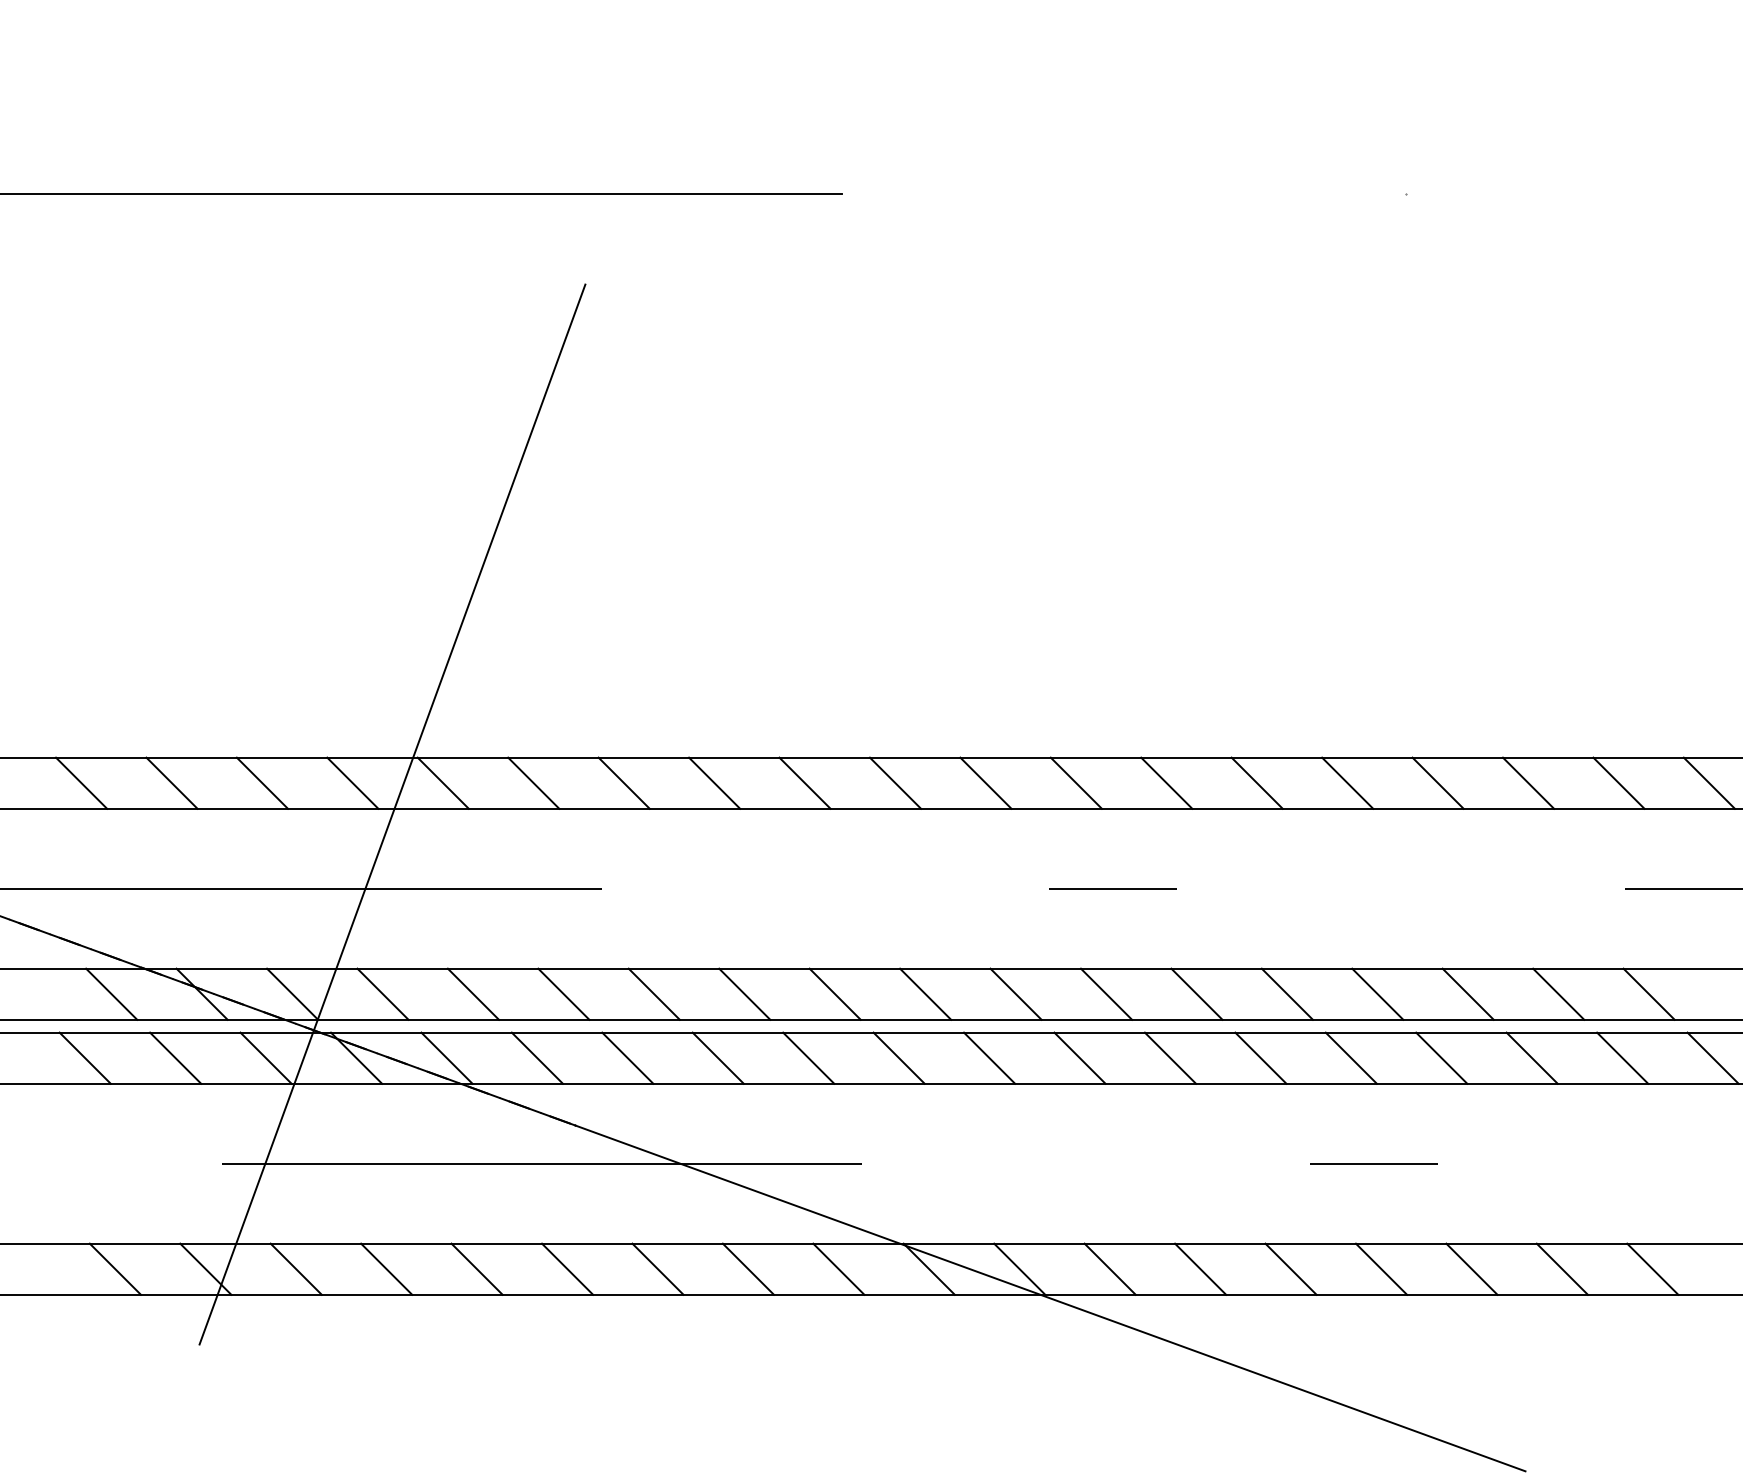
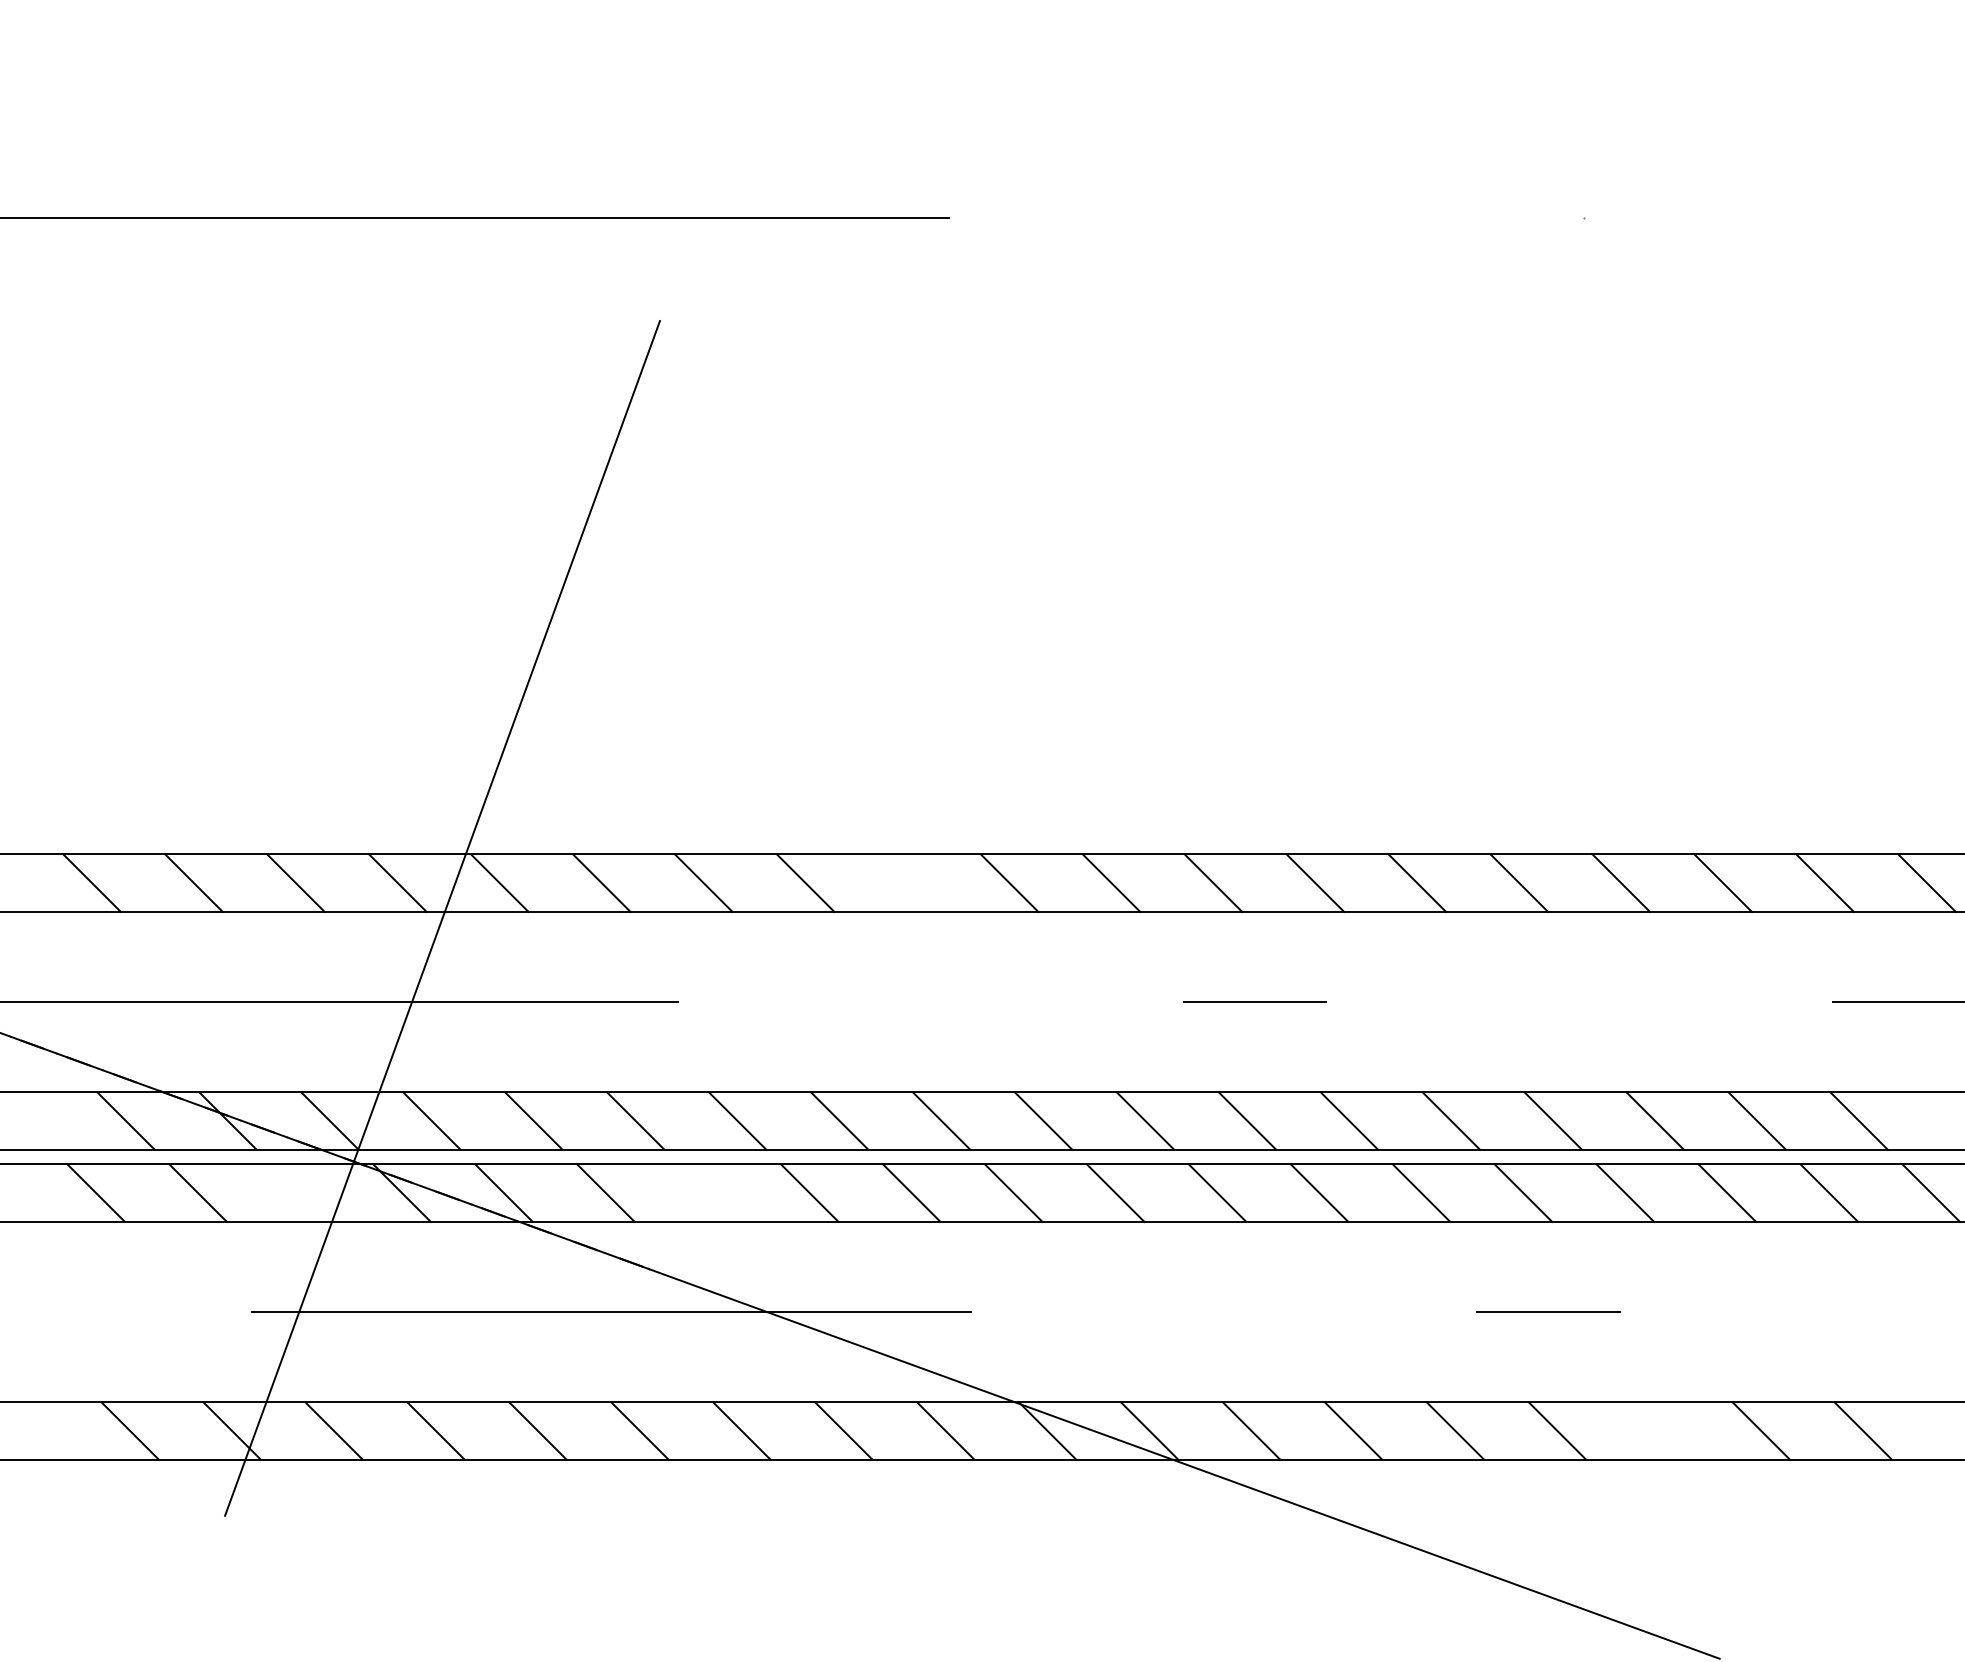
line: (804, 782) -> (907, 882), removed
line: (265, 1057) -> (299, 1192), removed
line: (627, 1057) -> (707, 1192), removed
line: (1472, 1268) -> (1659, 1430), removed

